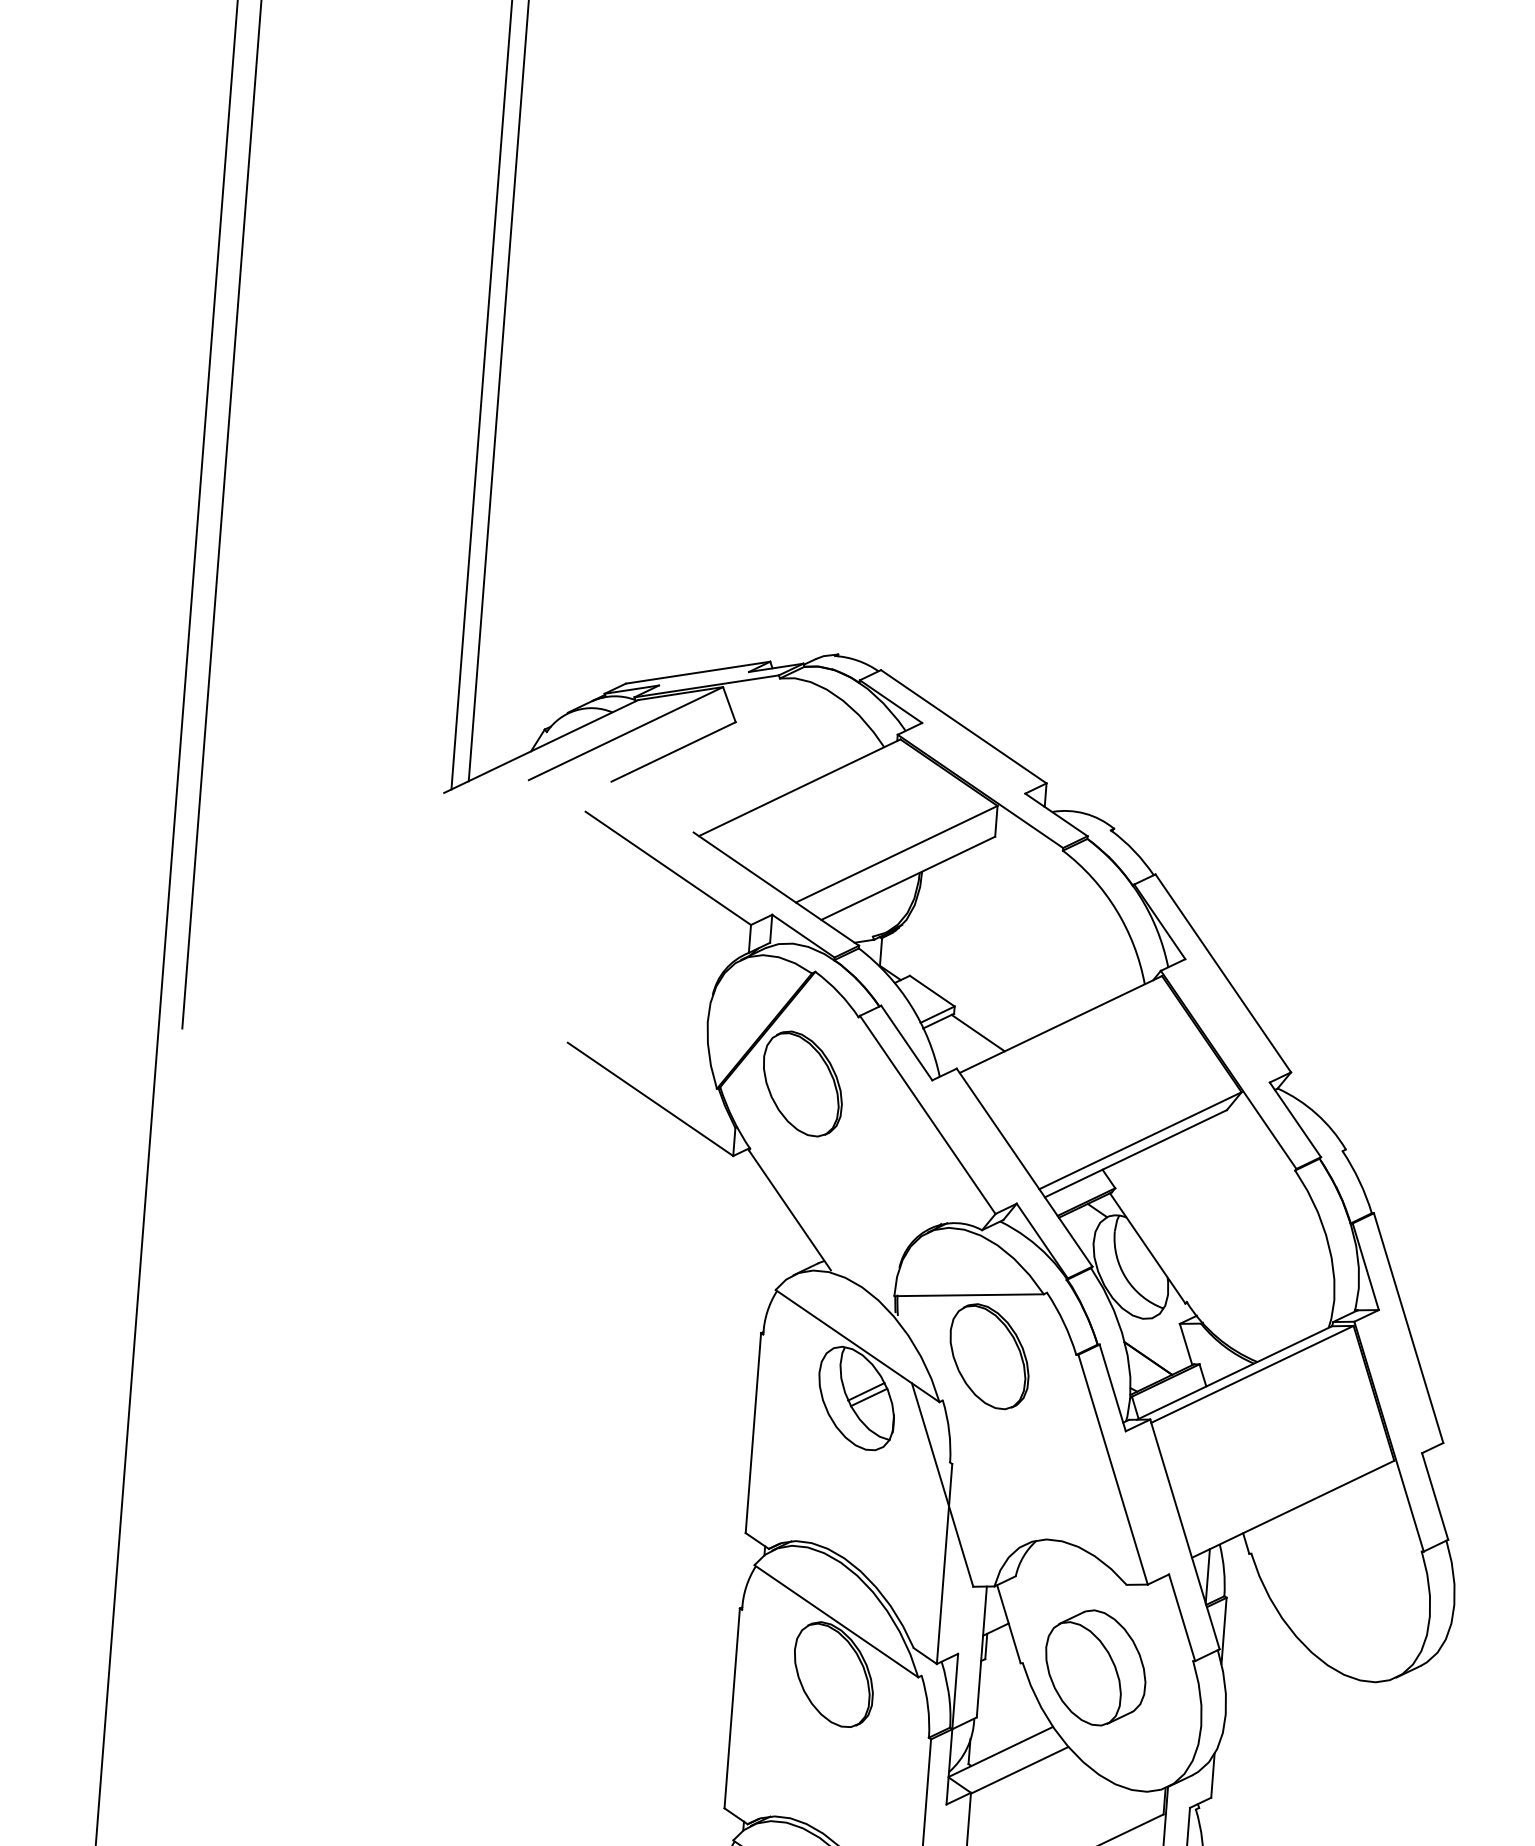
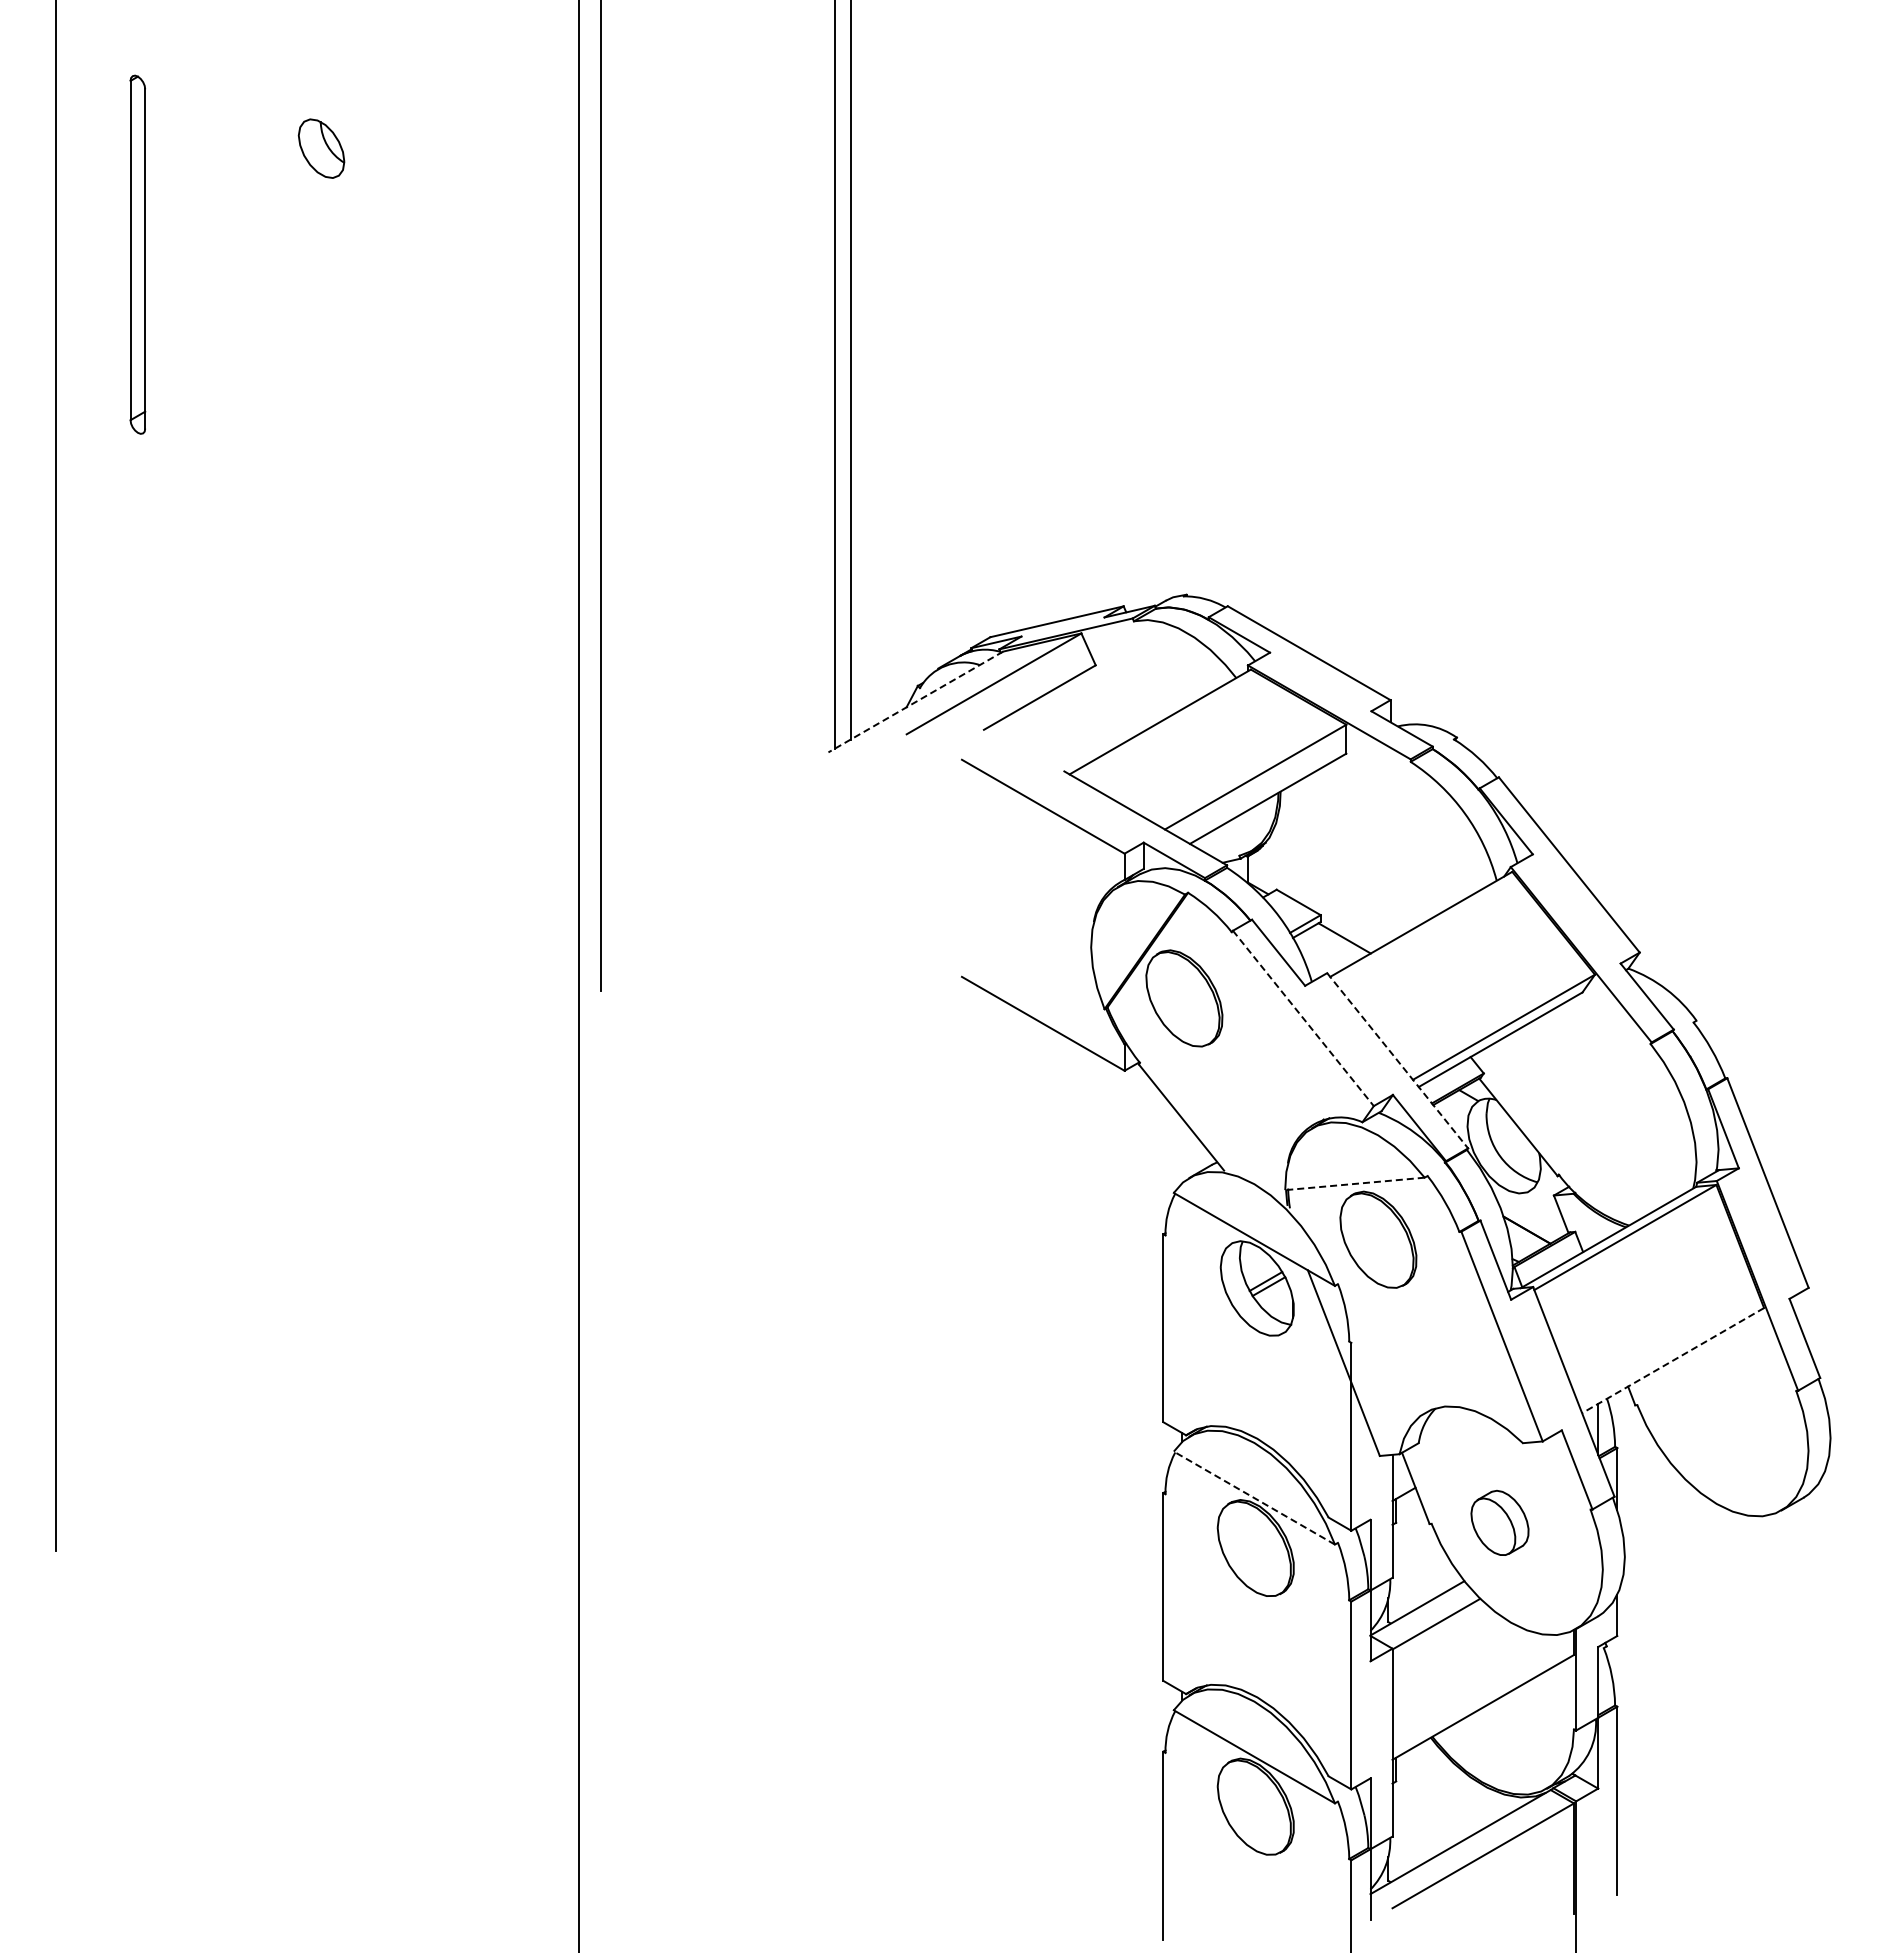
line: (540, 746) -> (915, 702), solid -> dashed
line: (927, 1114) -> (1303, 1018), solid -> dashed
line: (1024, 1168) -> (1397, 1061), solid -> dashed
line: (968, 1294) -> (1354, 1183), solid -> dashed
line: (1292, 1509) -> (1672, 1360), solid -> dashed
line: (835, 1620) -> (1253, 1497), solid -> dashed
part: (1095, 1667) -> (1499, 1522), size x0.6

